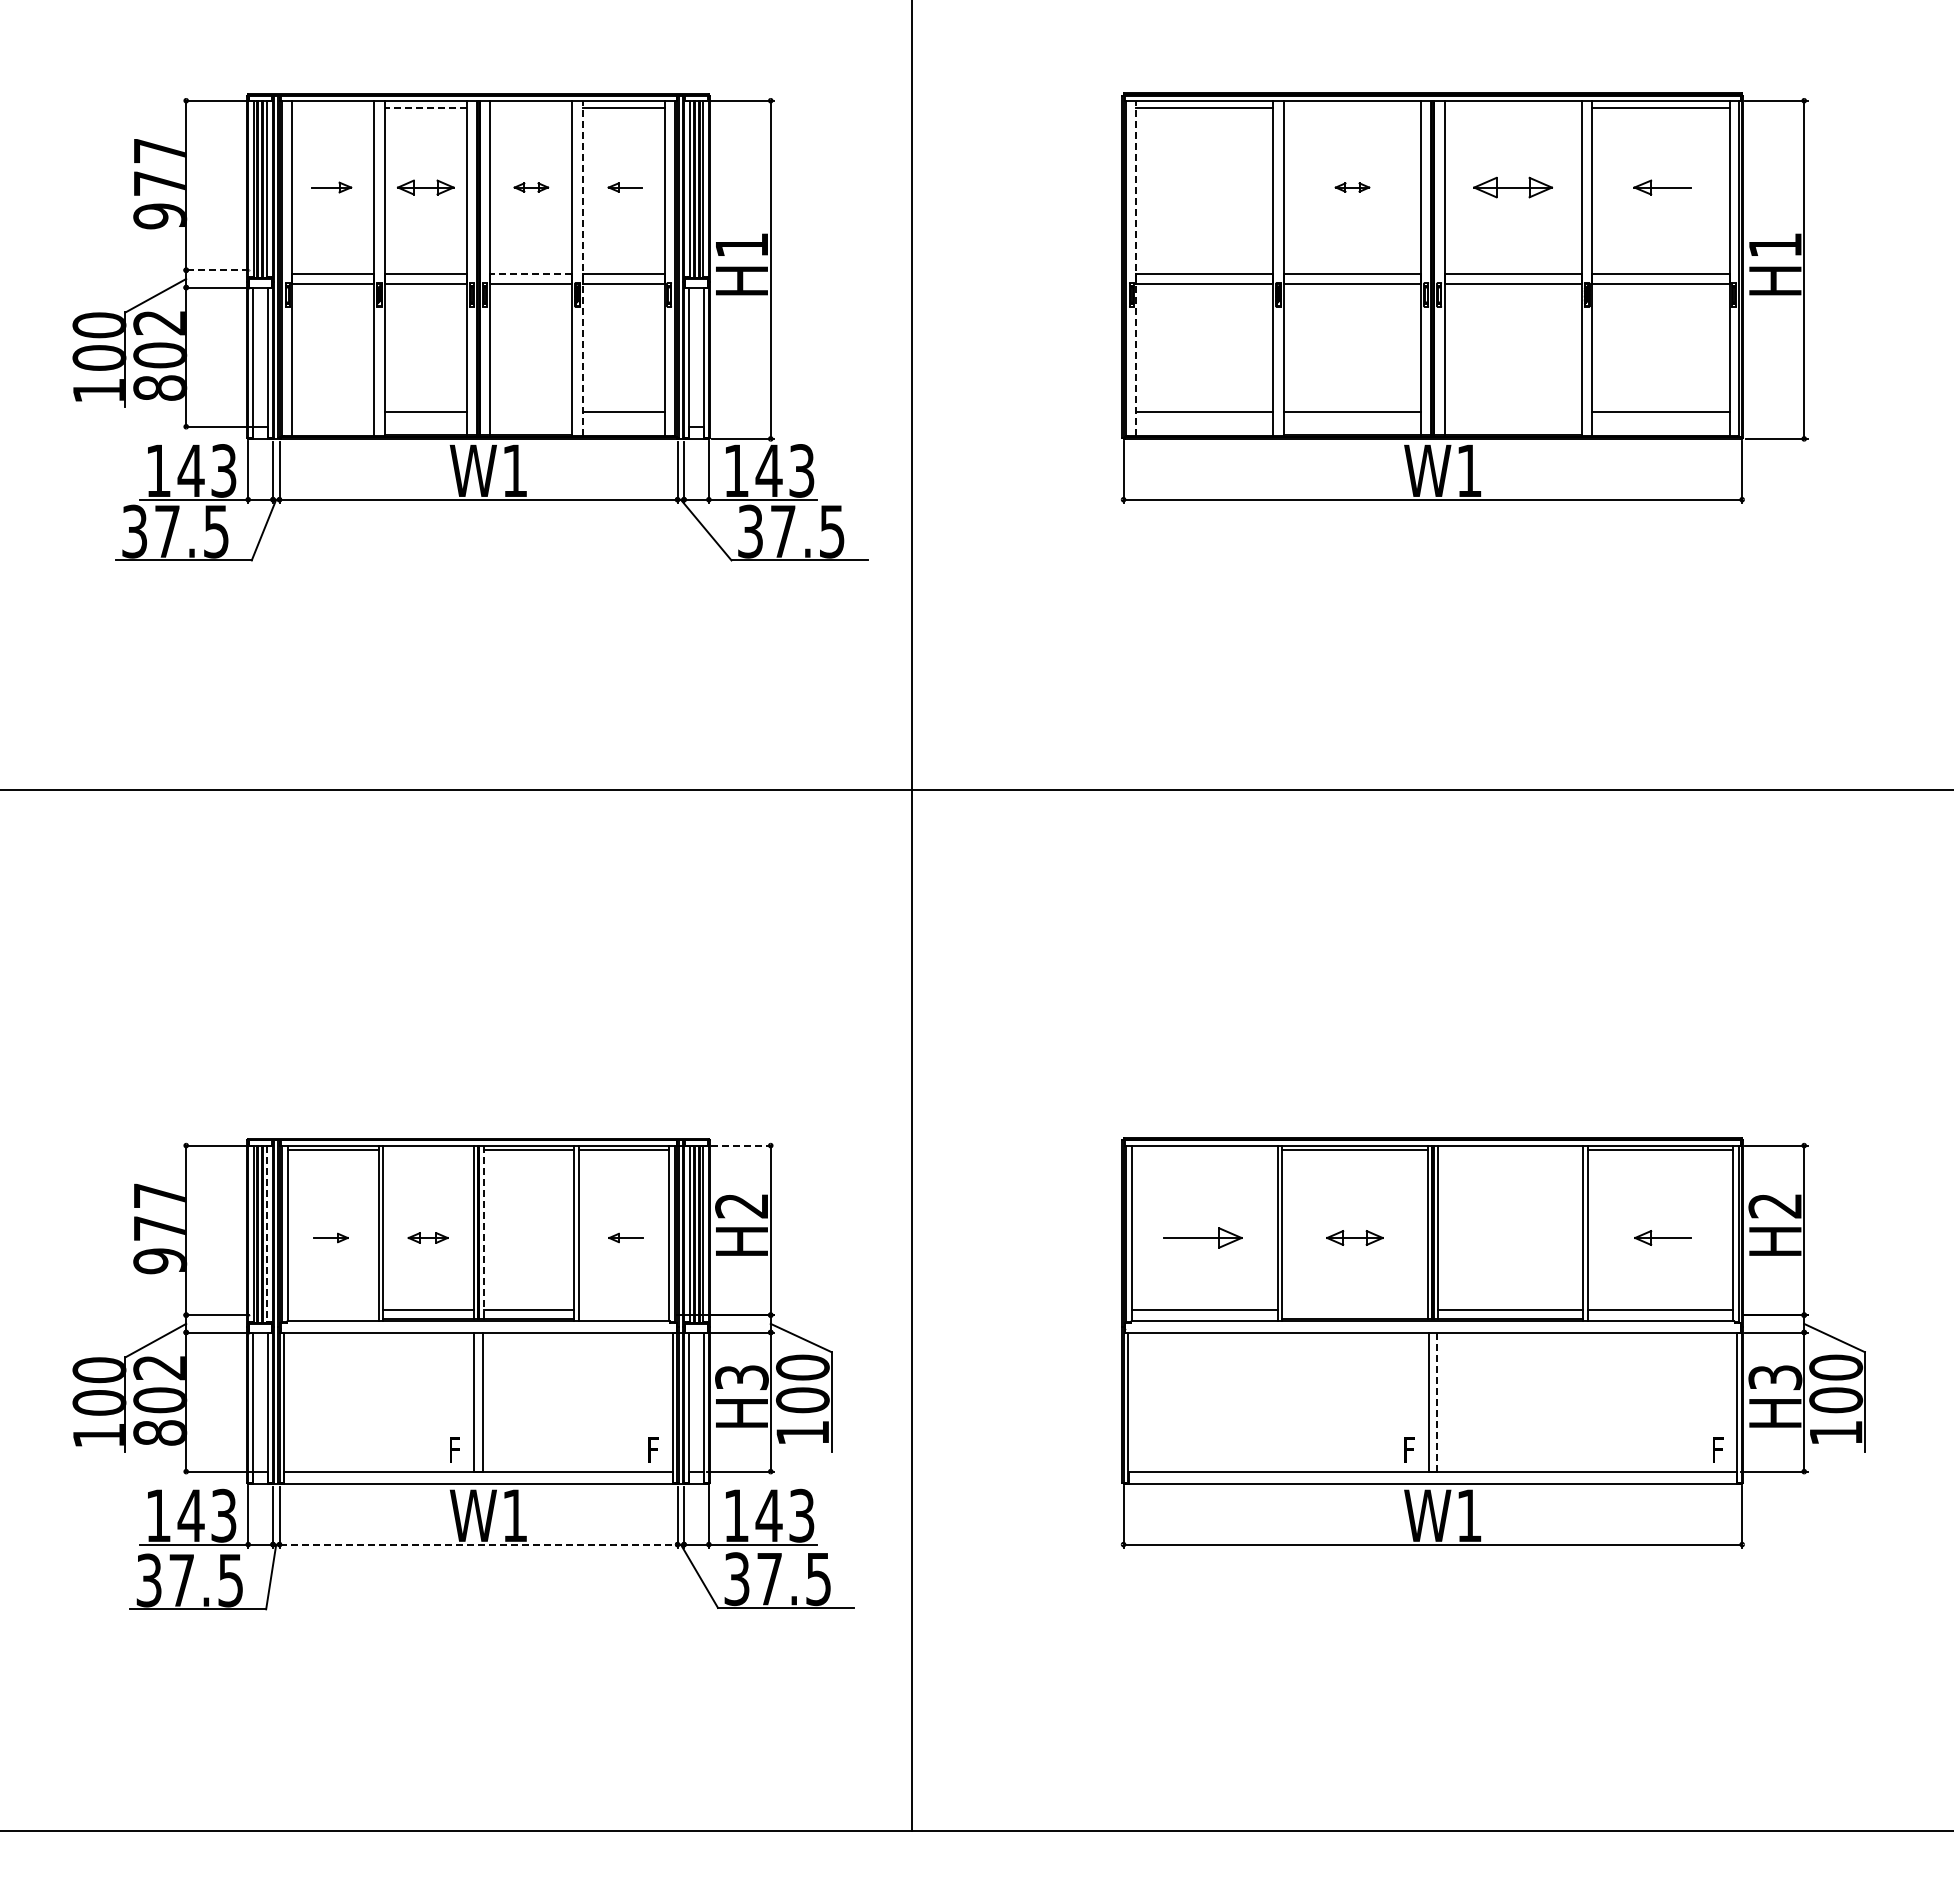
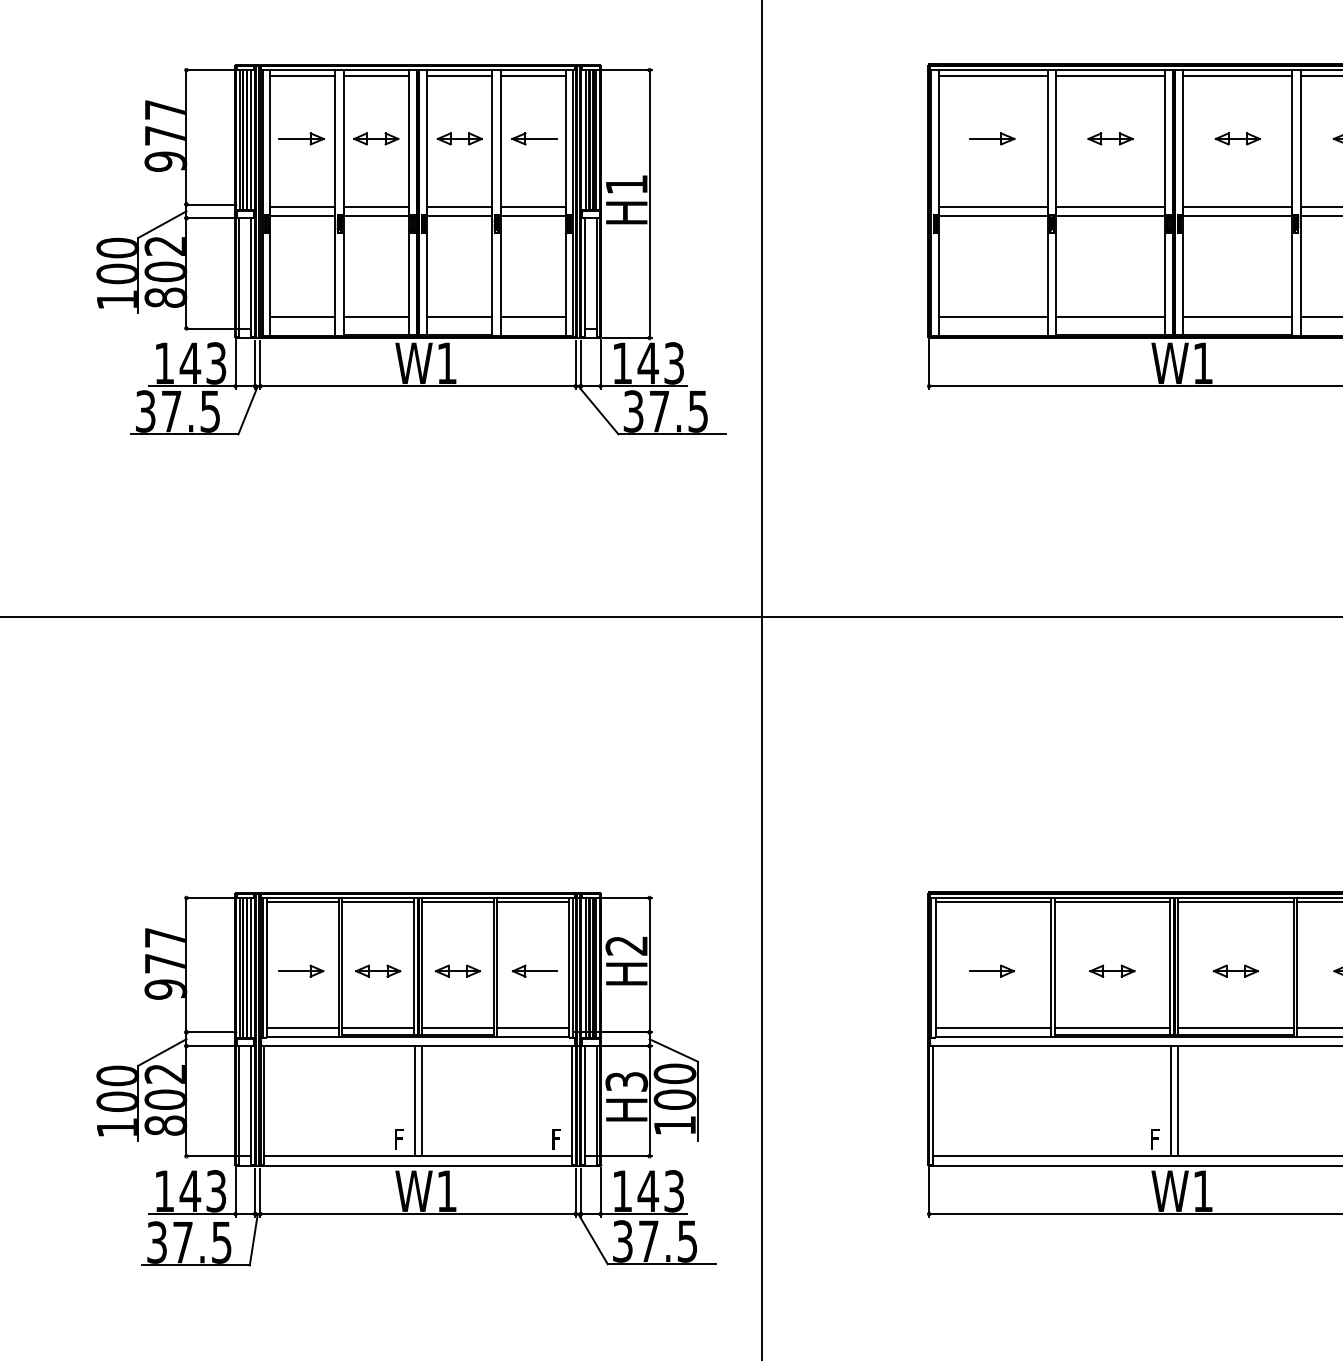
line: (333, 108) -> (303, 76), added
line: (425, 108) -> (376, 76), dashed -> solid
line: (531, 108) -> (460, 76), added
line: (1352, 108) -> (1110, 76), added
line: (1512, 108) -> (1237, 76), added
part: (331, 187) -> (301, 138), size x1.43
part: (531, 187) -> (460, 138), size x1.67
part: (625, 187) -> (534, 138), size x1.67
part: (1203, 187) -> (992, 138), added
part: (1352, 187) -> (1110, 138), size x1.67
part: (1513, 187) -> (1238, 138), size x0.71
line: (582, 268) -> (500, 203), dashed -> solid
line: (1136, 268) -> (939, 203), dashed -> solid
line: (217, 270) -> (211, 204), dashed -> solid
line: (530, 273) -> (459, 207), dashed -> solid
line: (333, 411) -> (303, 316), added
line: (531, 411) -> (460, 316), added
line: (1512, 411) -> (1237, 316), added
line: (743, 1145) -> (628, 897), dashed -> solid
line: (428, 1150) -> (378, 901), added
line: (1204, 1150) -> (993, 901), added
line: (1510, 1150) -> (1235, 901), added
line: (483, 1232) -> (422, 966), dashed -> solid
line: (267, 1234) -> (250, 968), dashed -> solid
part: (330, 1237) -> (300, 970), size x1.67
part: (427, 1237) -> (377, 970), size x1.43
part: (528, 1237) -> (457, 970), added
part: (625, 1237) -> (534, 970), size x1.67
part: (1202, 1237) -> (991, 970), size x0.71
part: (1510, 1237) -> (1235, 970), added
line: (333, 1310) -> (303, 1028), added
line: (623, 1310) -> (532, 1028), added
line: (1354, 1310) -> (1112, 1028), added
line: (1437, 1402) -> (1177, 1101), dashed -> solid
line: (479, 1544) -> (418, 1214), dashed -> solid

